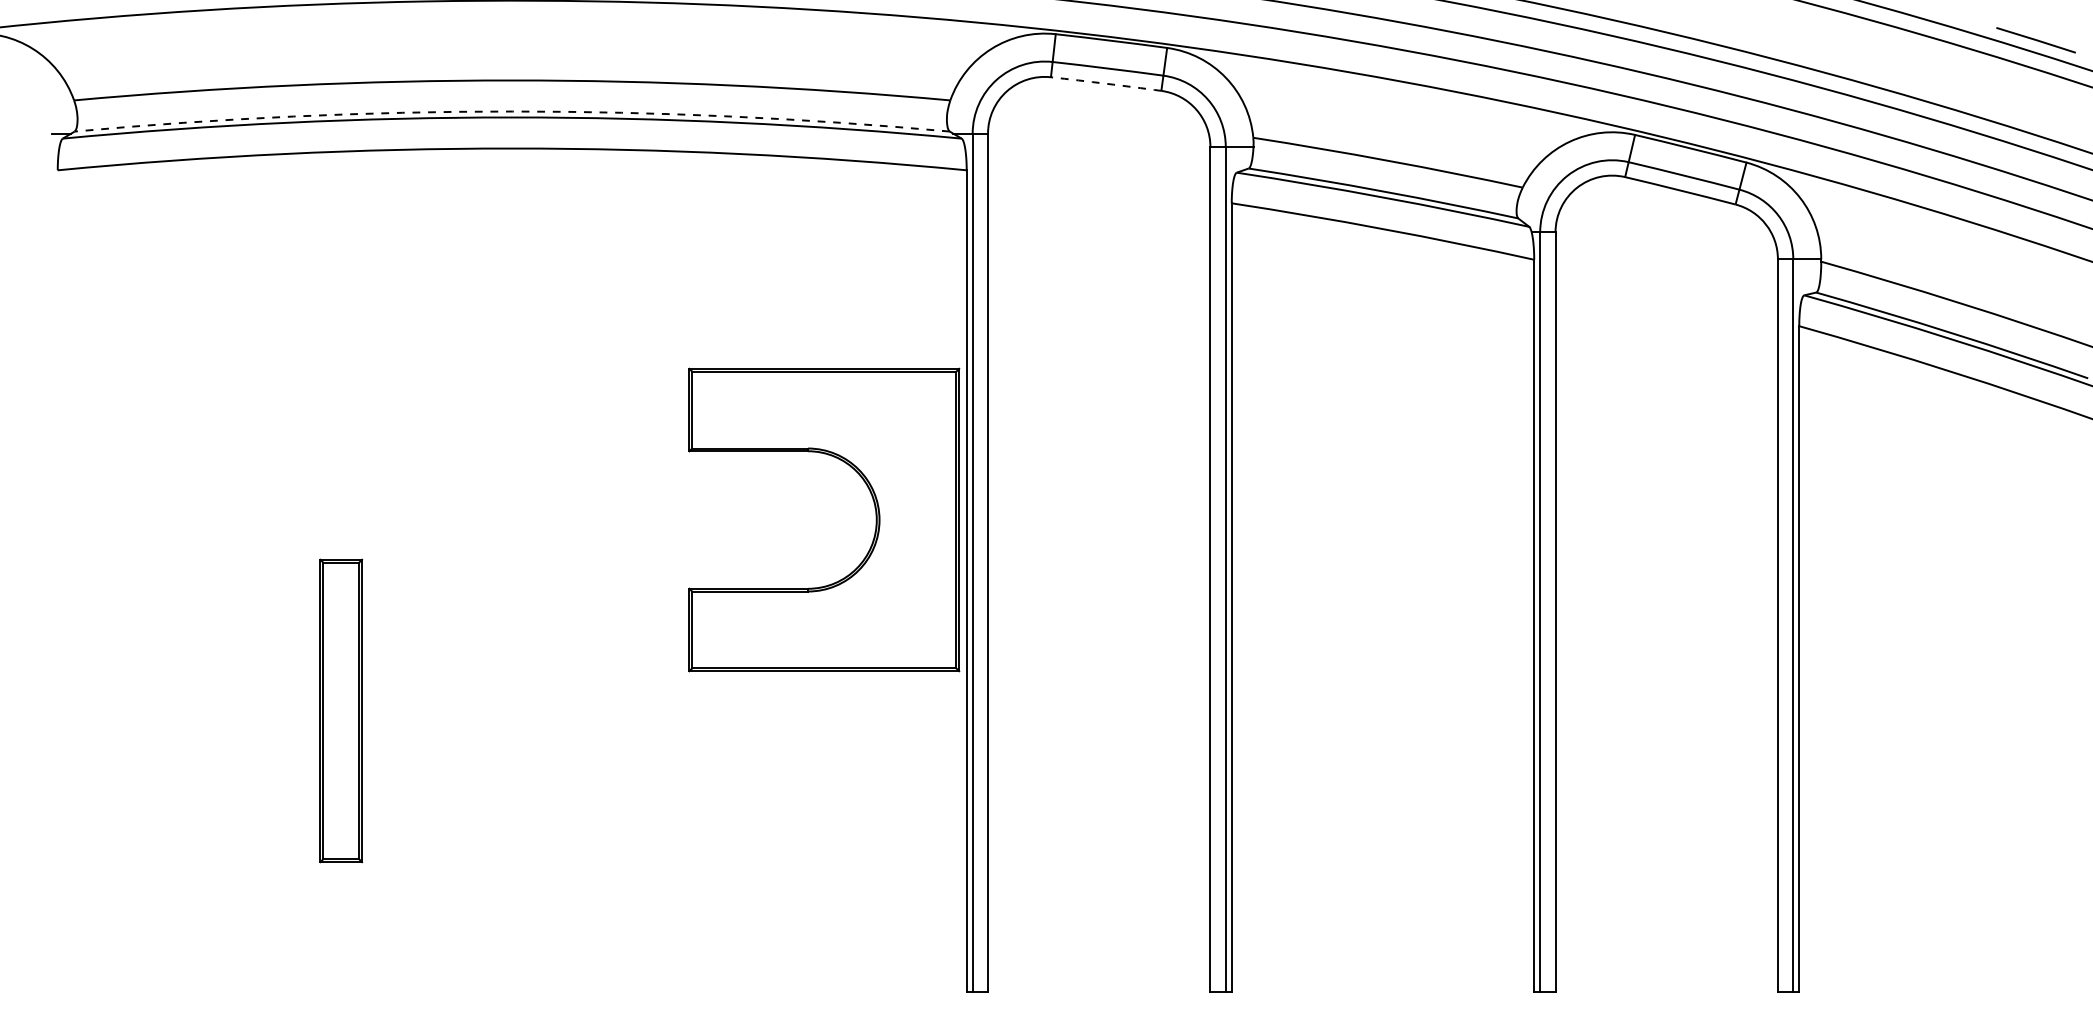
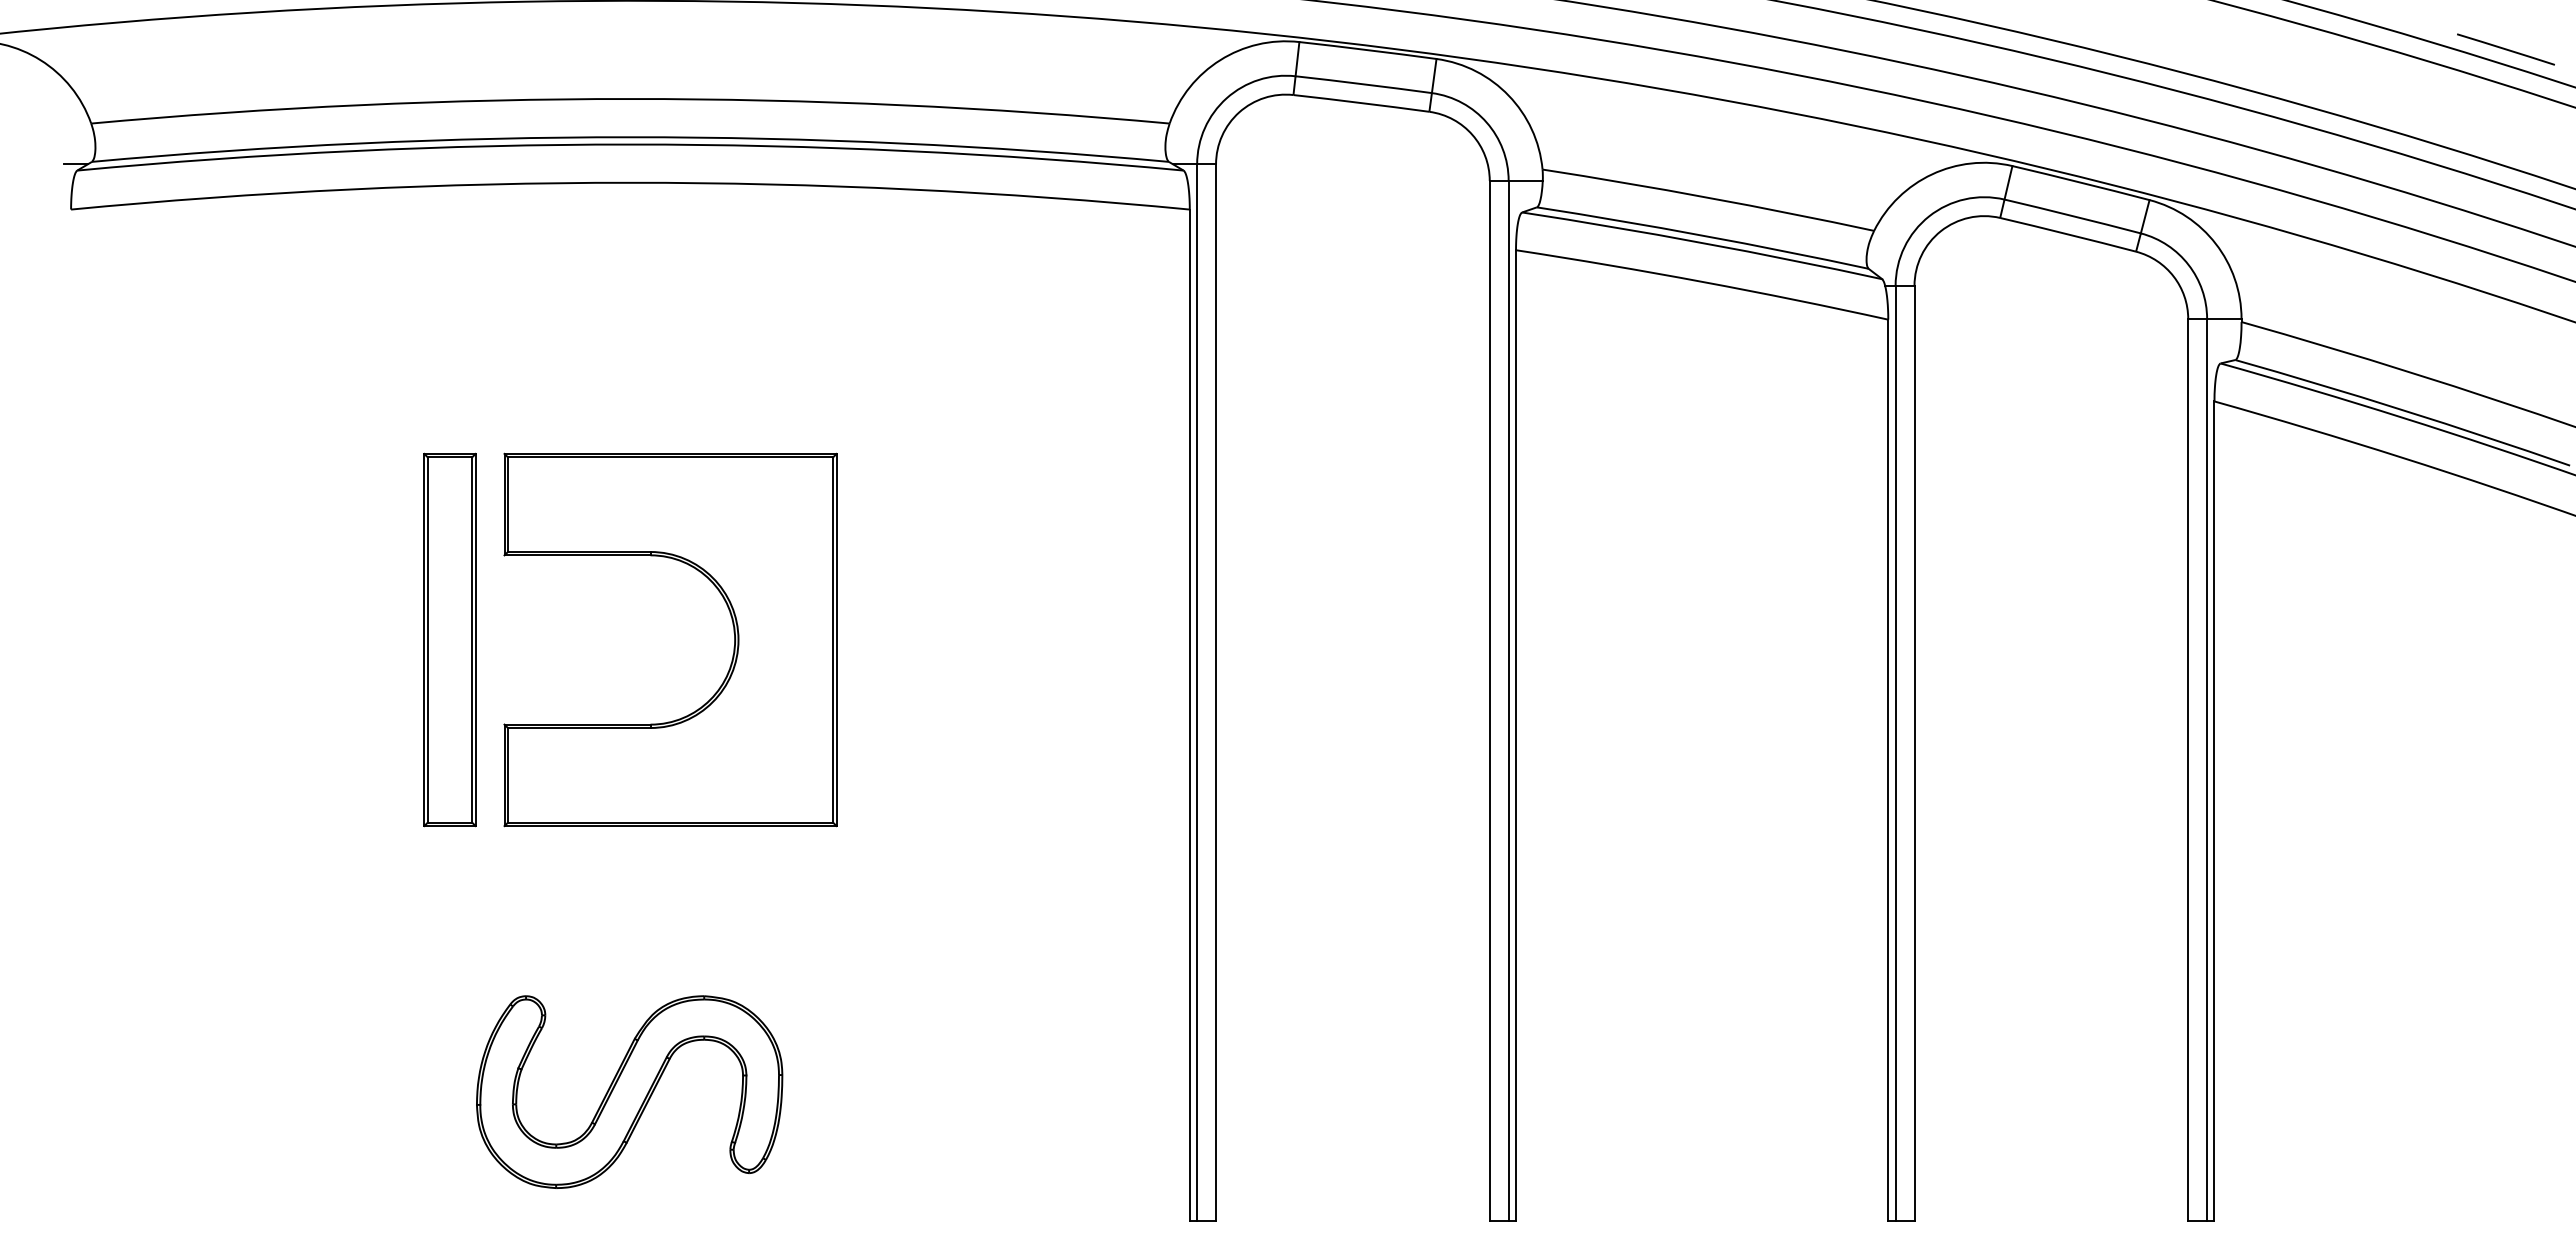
arc: (1106, 84) -> (1361, 103), dashed -> solid
arc: (512, 111) -> (630, 137), dashed -> solid
part: (875, 513) -> (733, 632), moved
part: (340, 710) -> (449, 639), moved
part: (511, 886) -> (629, 1091), added

